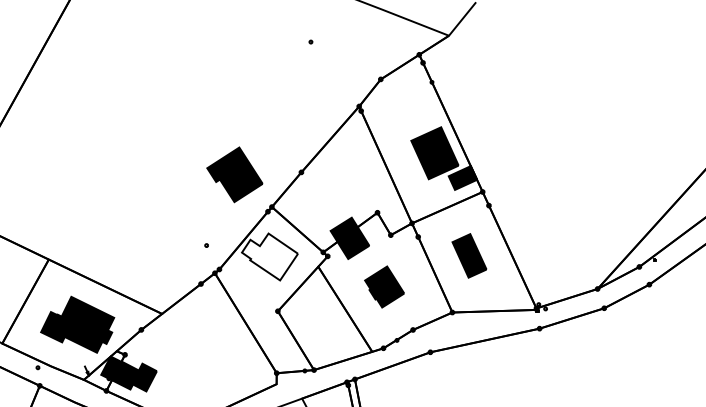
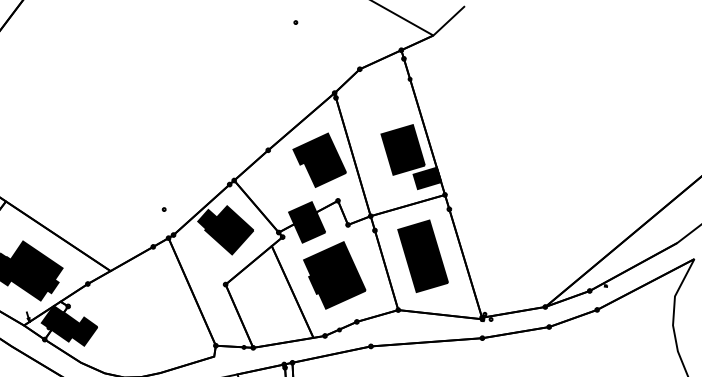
part: (234, 174) -> (319, 159), moved
part: (469, 255) -> (423, 255), size x1.67
fill: (270, 256) -> (225, 229), added
part: (384, 286) -> (334, 274), size x1.67

